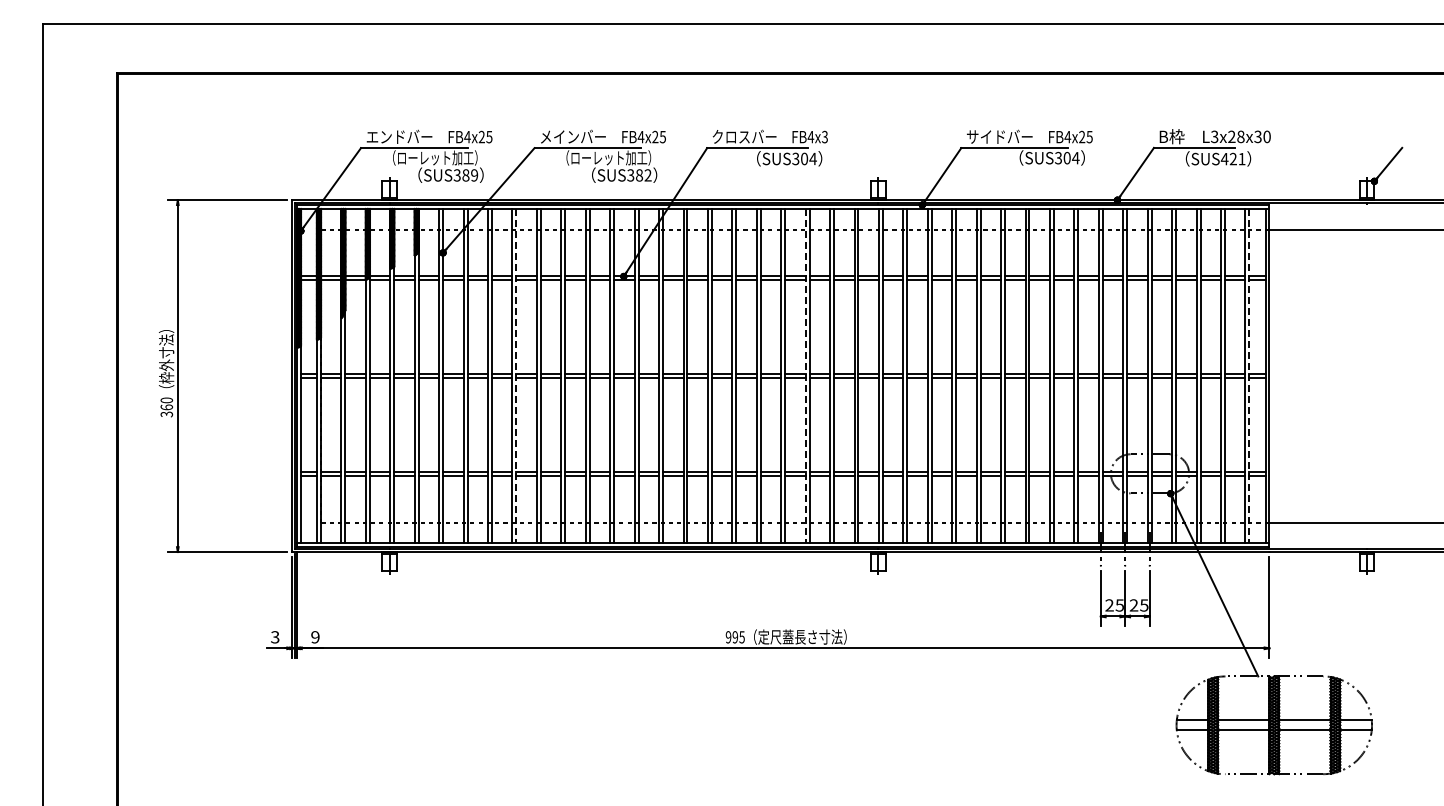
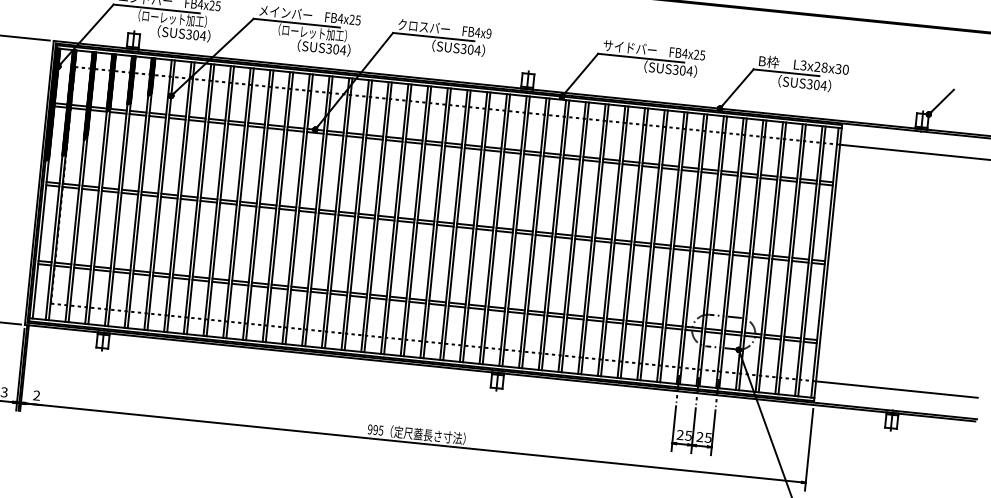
text: (824, 137) -> (488, 34), FB4x3 -> FB4x9
text: (1232, 158) -> (816, 84), SUS421 -> SUS304
text: (470, 175) -> (199, 35), SUS389 -> SUS304
text: (643, 175) -> (339, 49), SUS382 -> SUS304
line: (516, 376) -> (220, 201), dashed -> solid
line: (805, 376) -> (453, 225), dashed -> solid
line: (1249, 376) -> (811, 261), dashed -> solid
text: (315, 637) -> (36, 395), 9 -> 2

